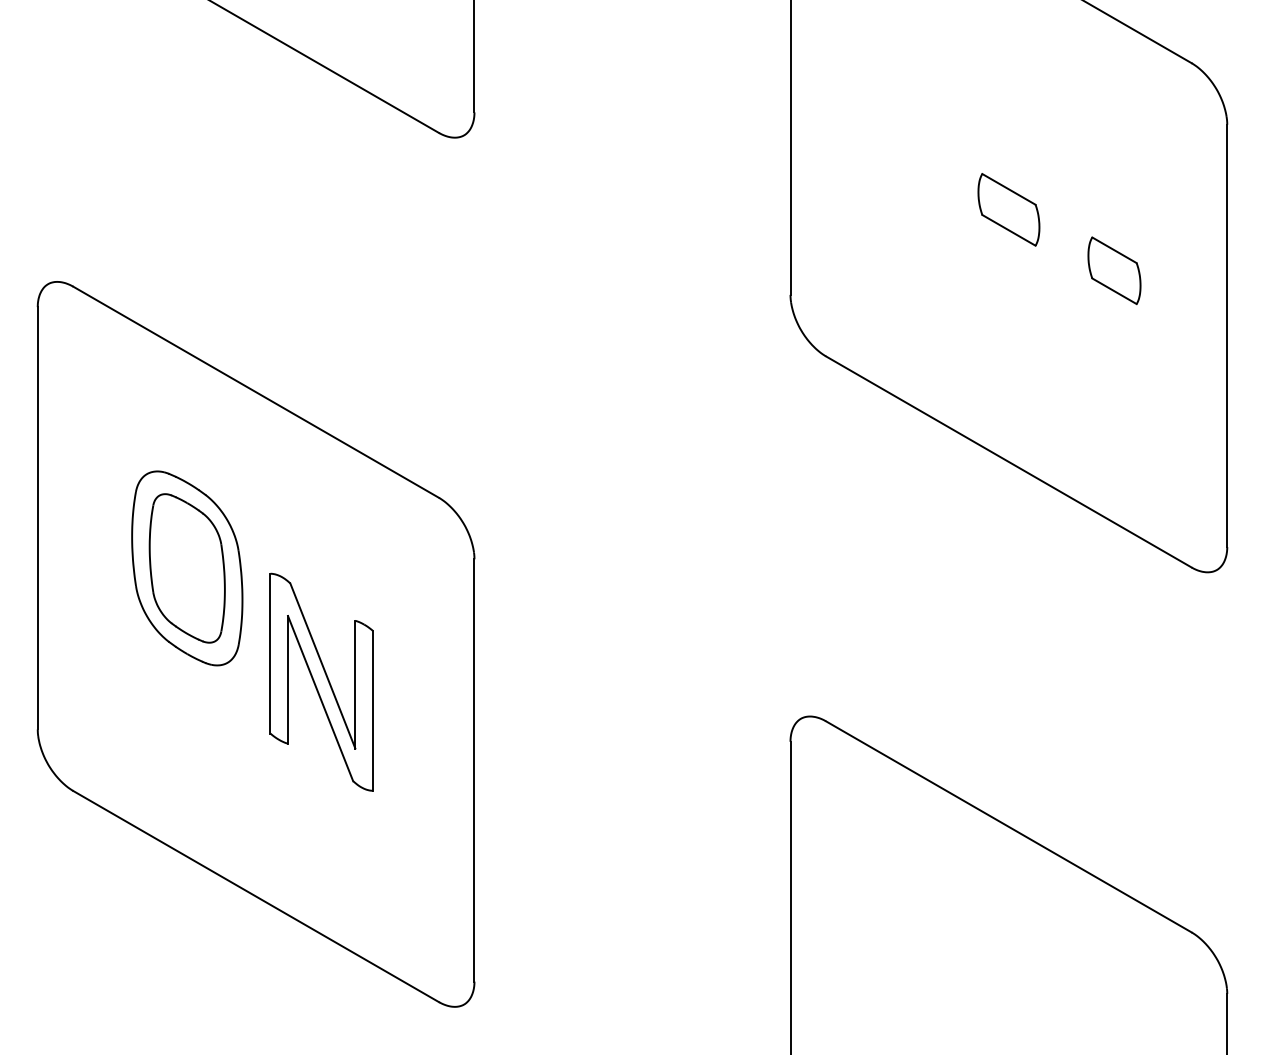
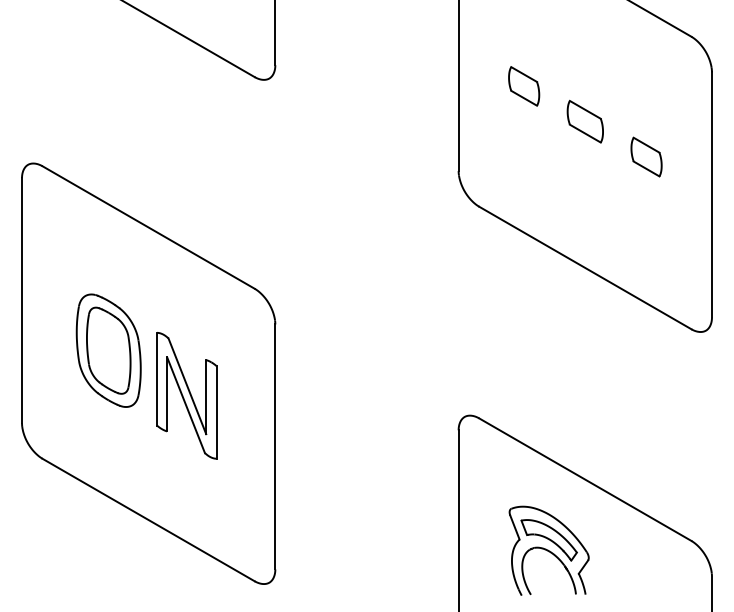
part: (904, 149) -> (524, 86), added
part: (186, 568) -> (108, 350), moved
part: (945, 949) -> (548, 550), added

